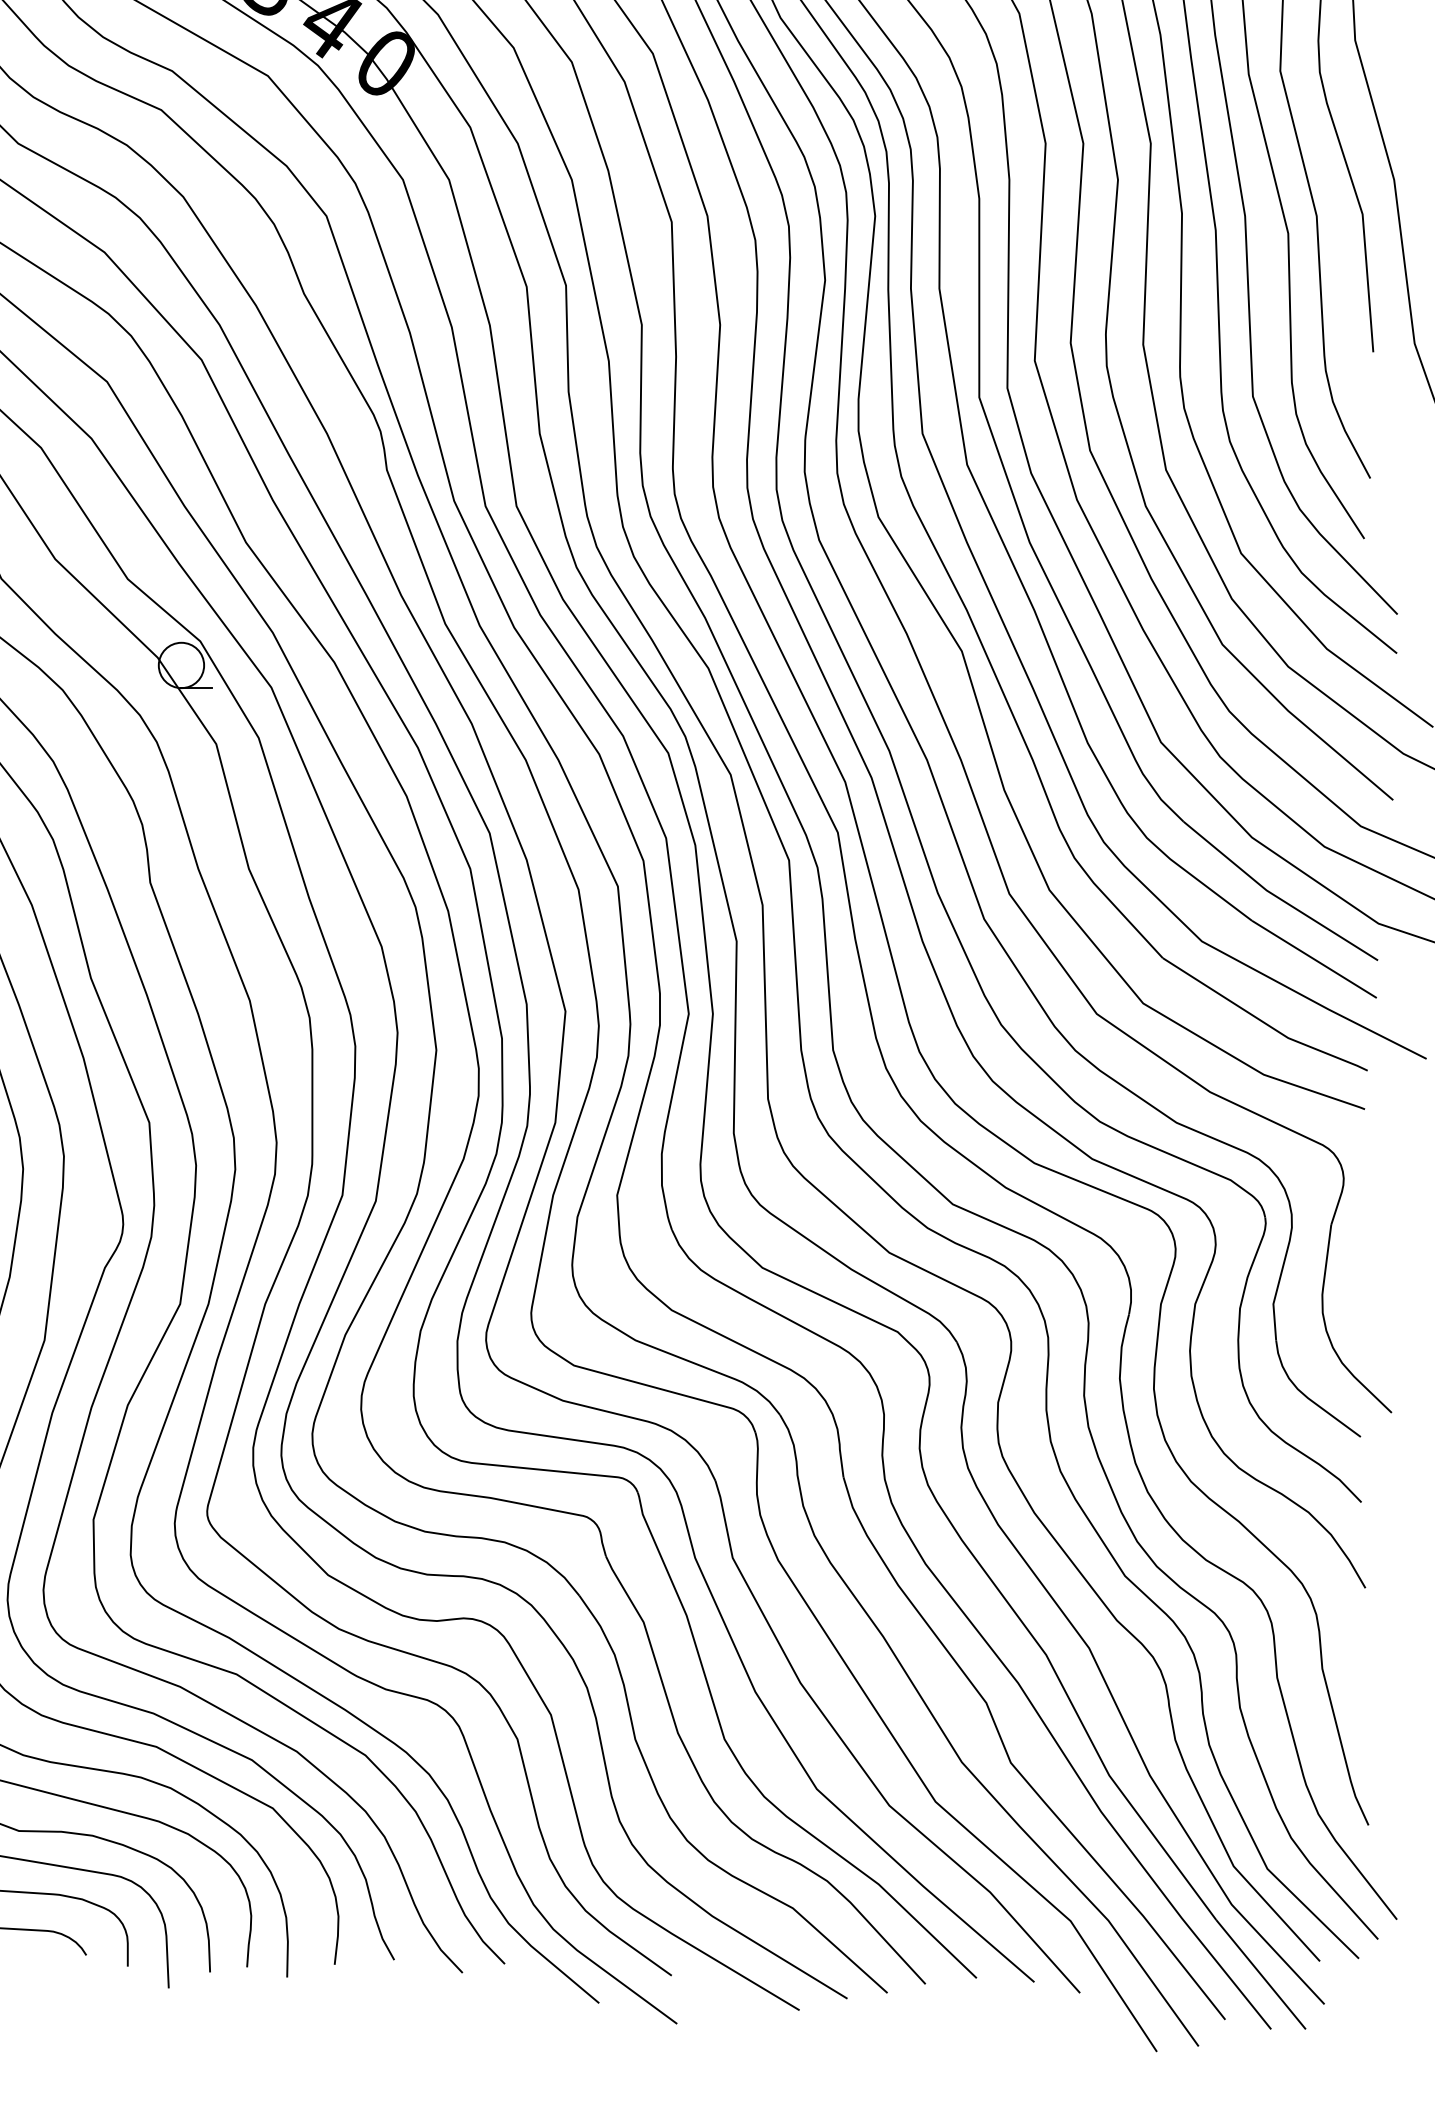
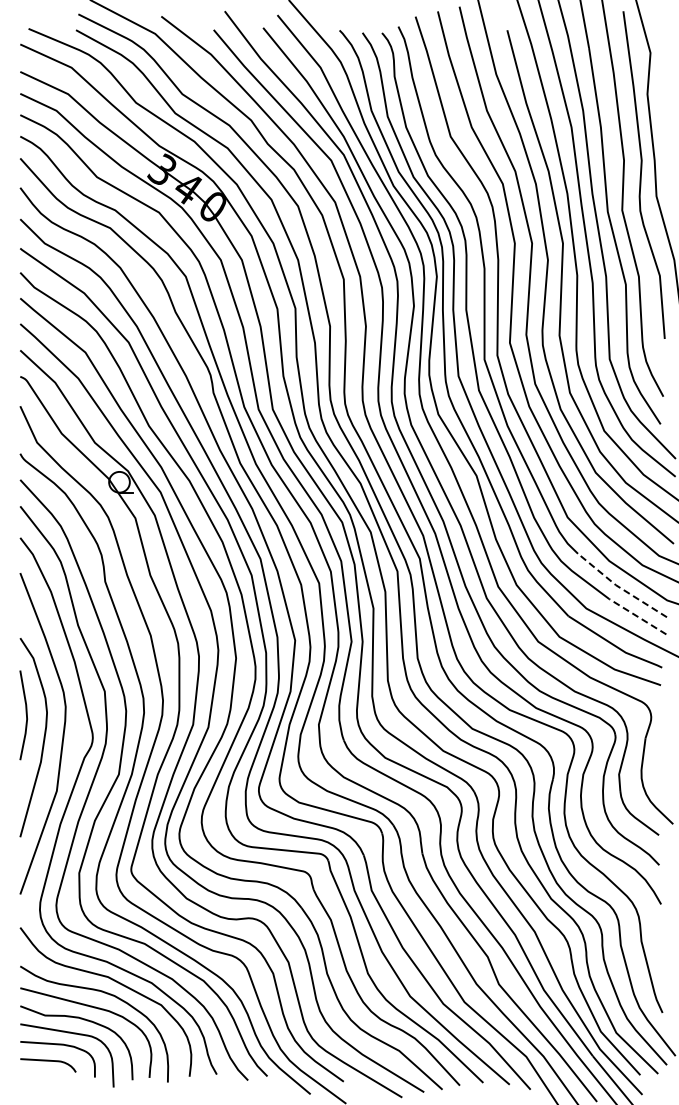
line: (1276, 895) -> (620, 587), solid -> dashed
line: (1313, 958) -> (637, 616), solid -> dashed

